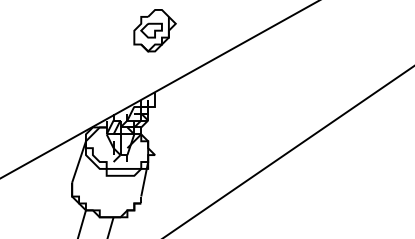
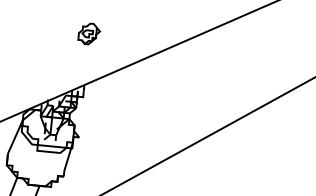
part: (154, 30) -> (88, 33), size x0.6

